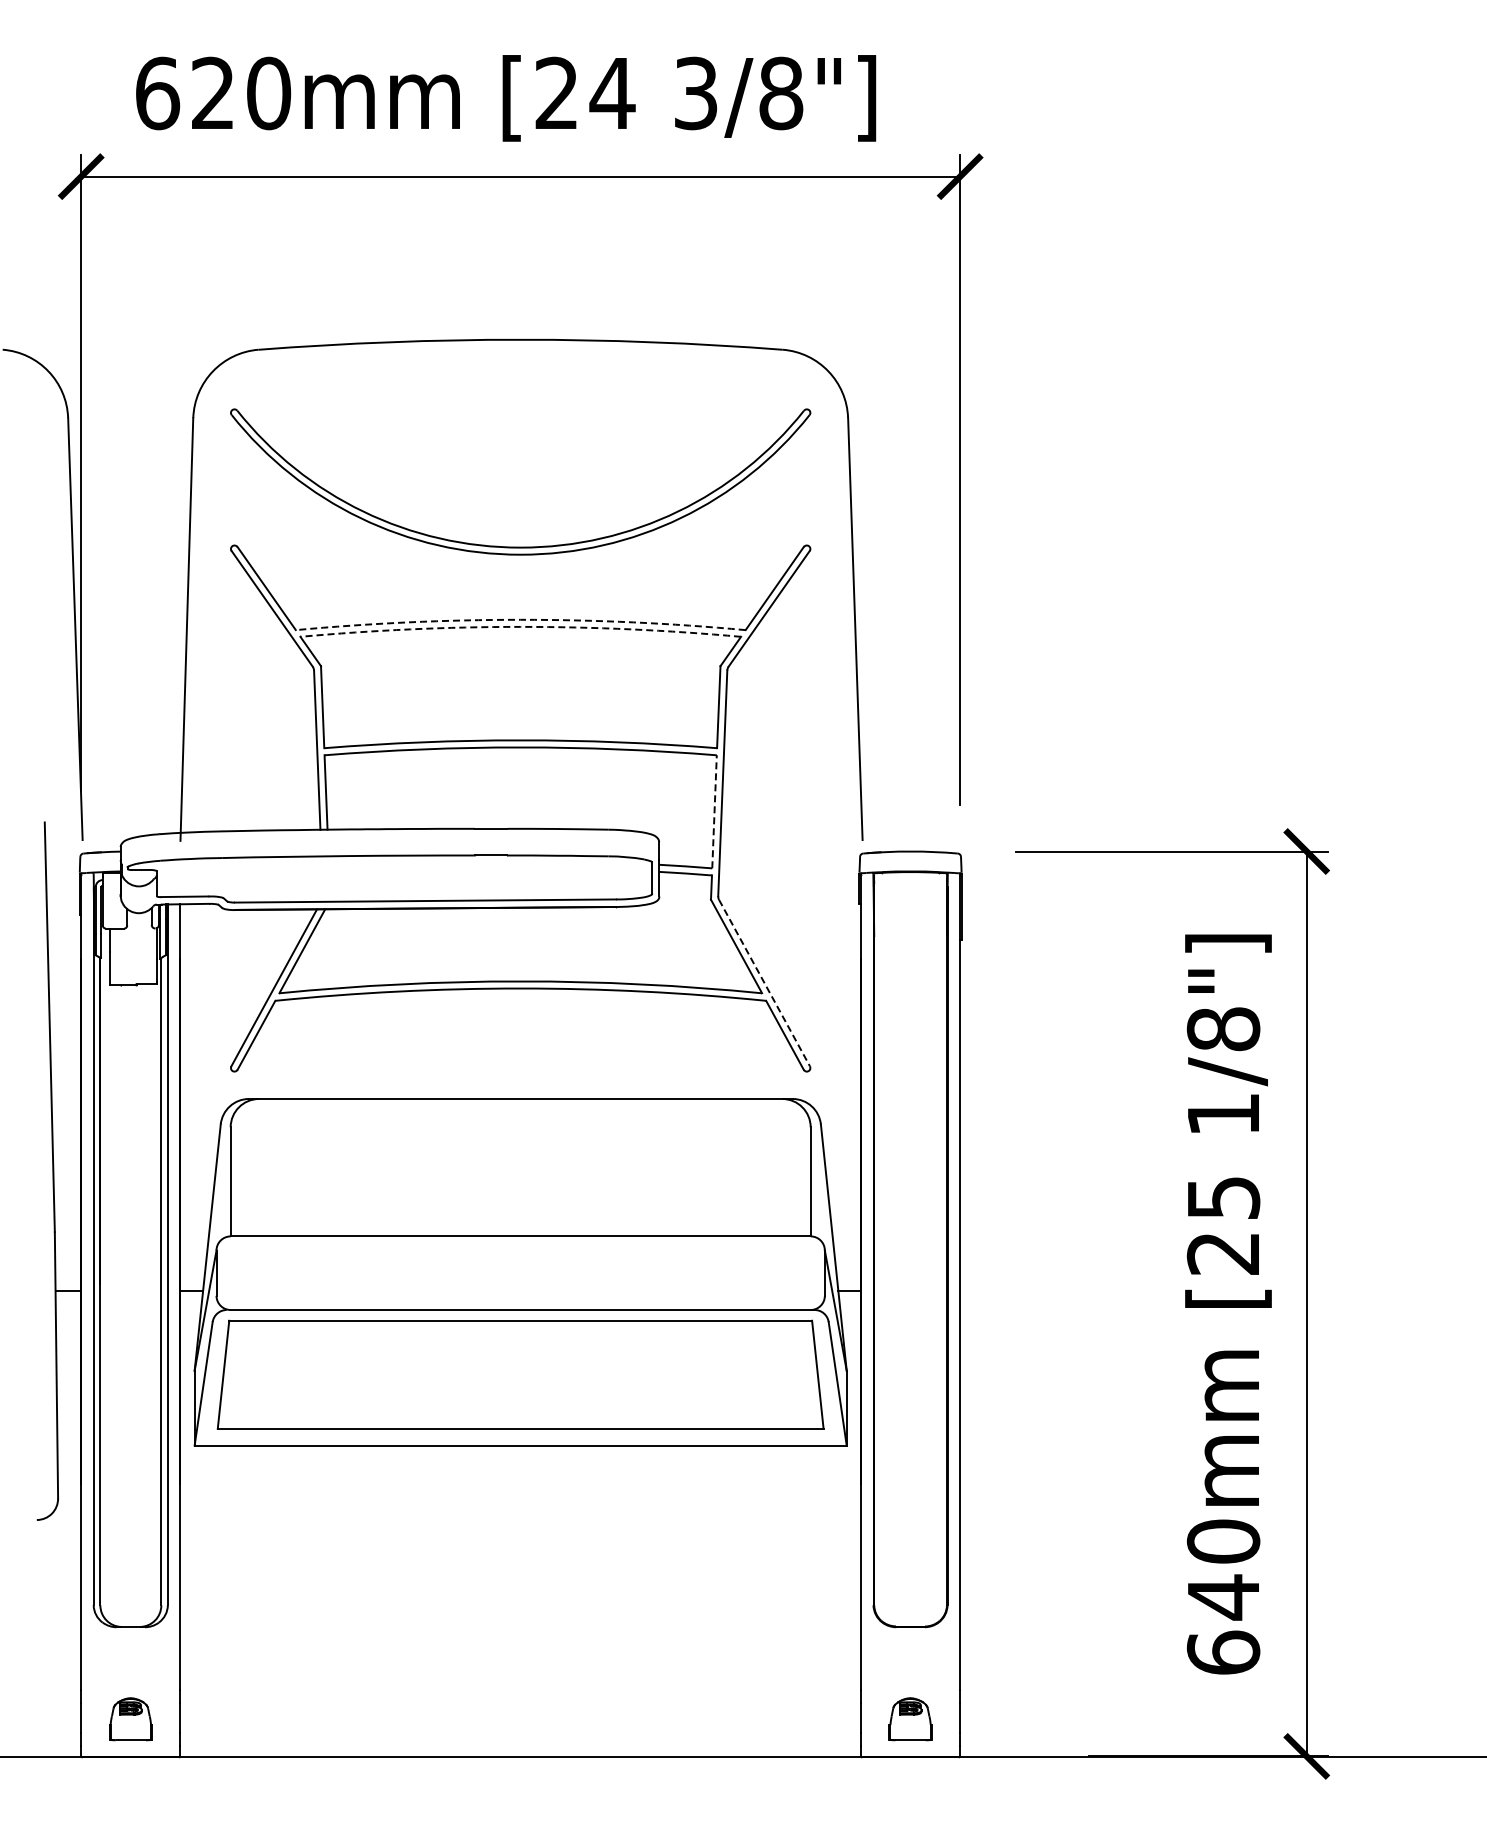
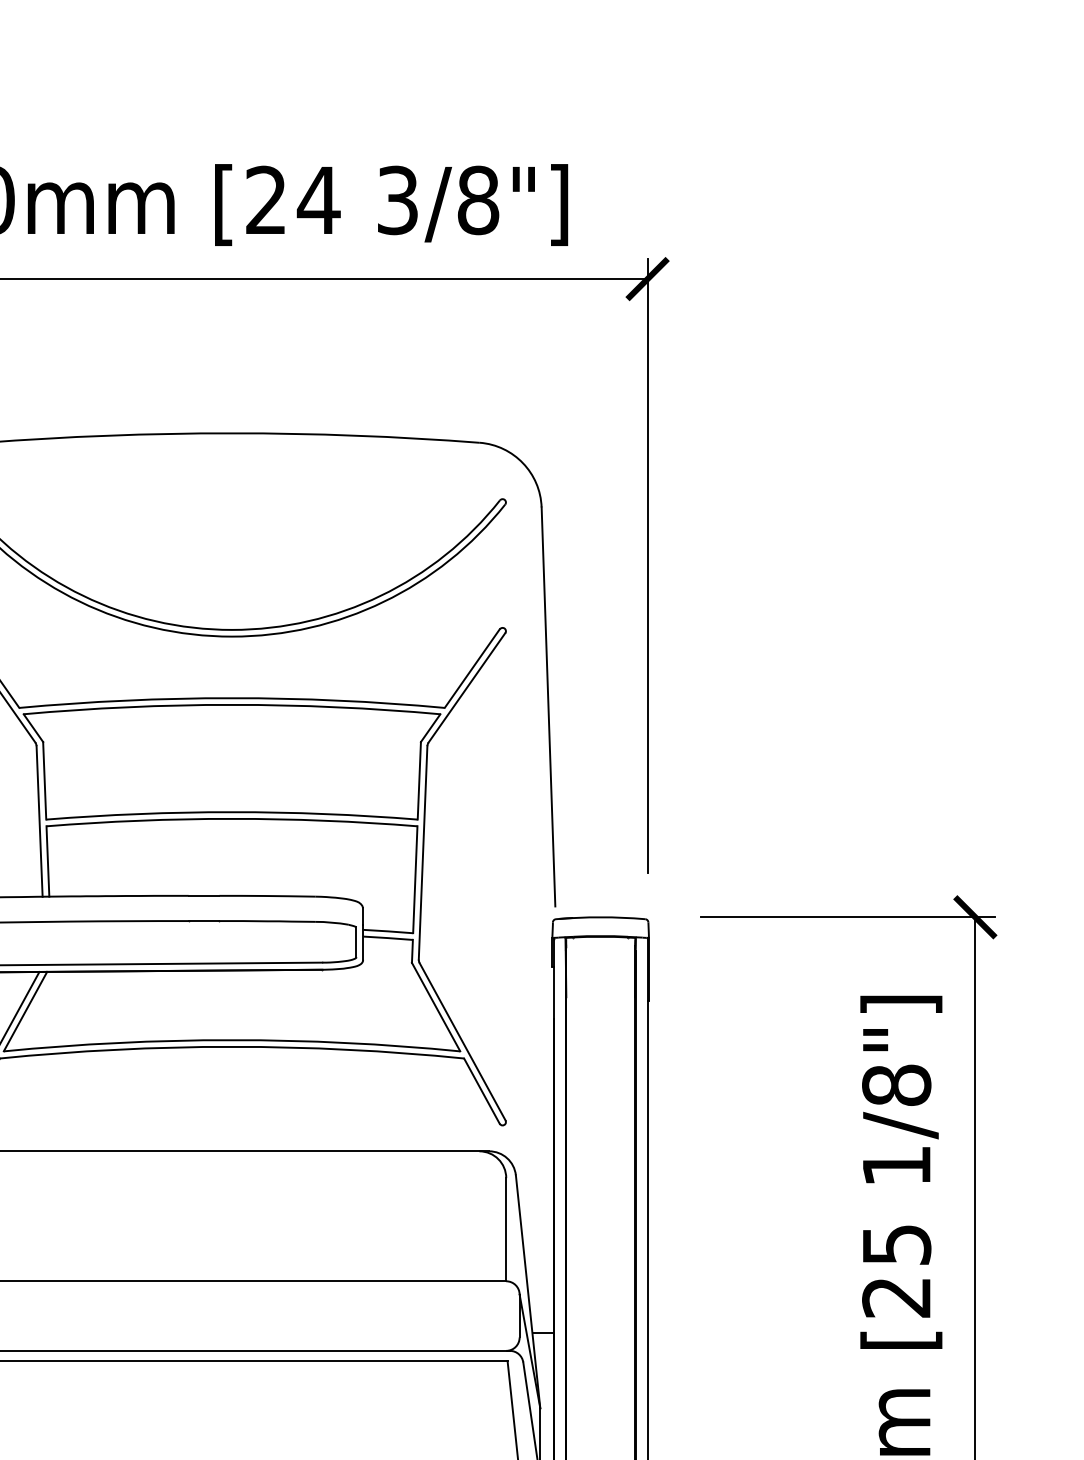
arc: (520, 619) -> (231, 697), dashed -> solid
arc: (520, 626) -> (231, 704), dashed -> solid
line: (714, 811) -> (415, 879), dashed -> solid
line: (764, 983) -> (462, 1042), dashed -> solid

